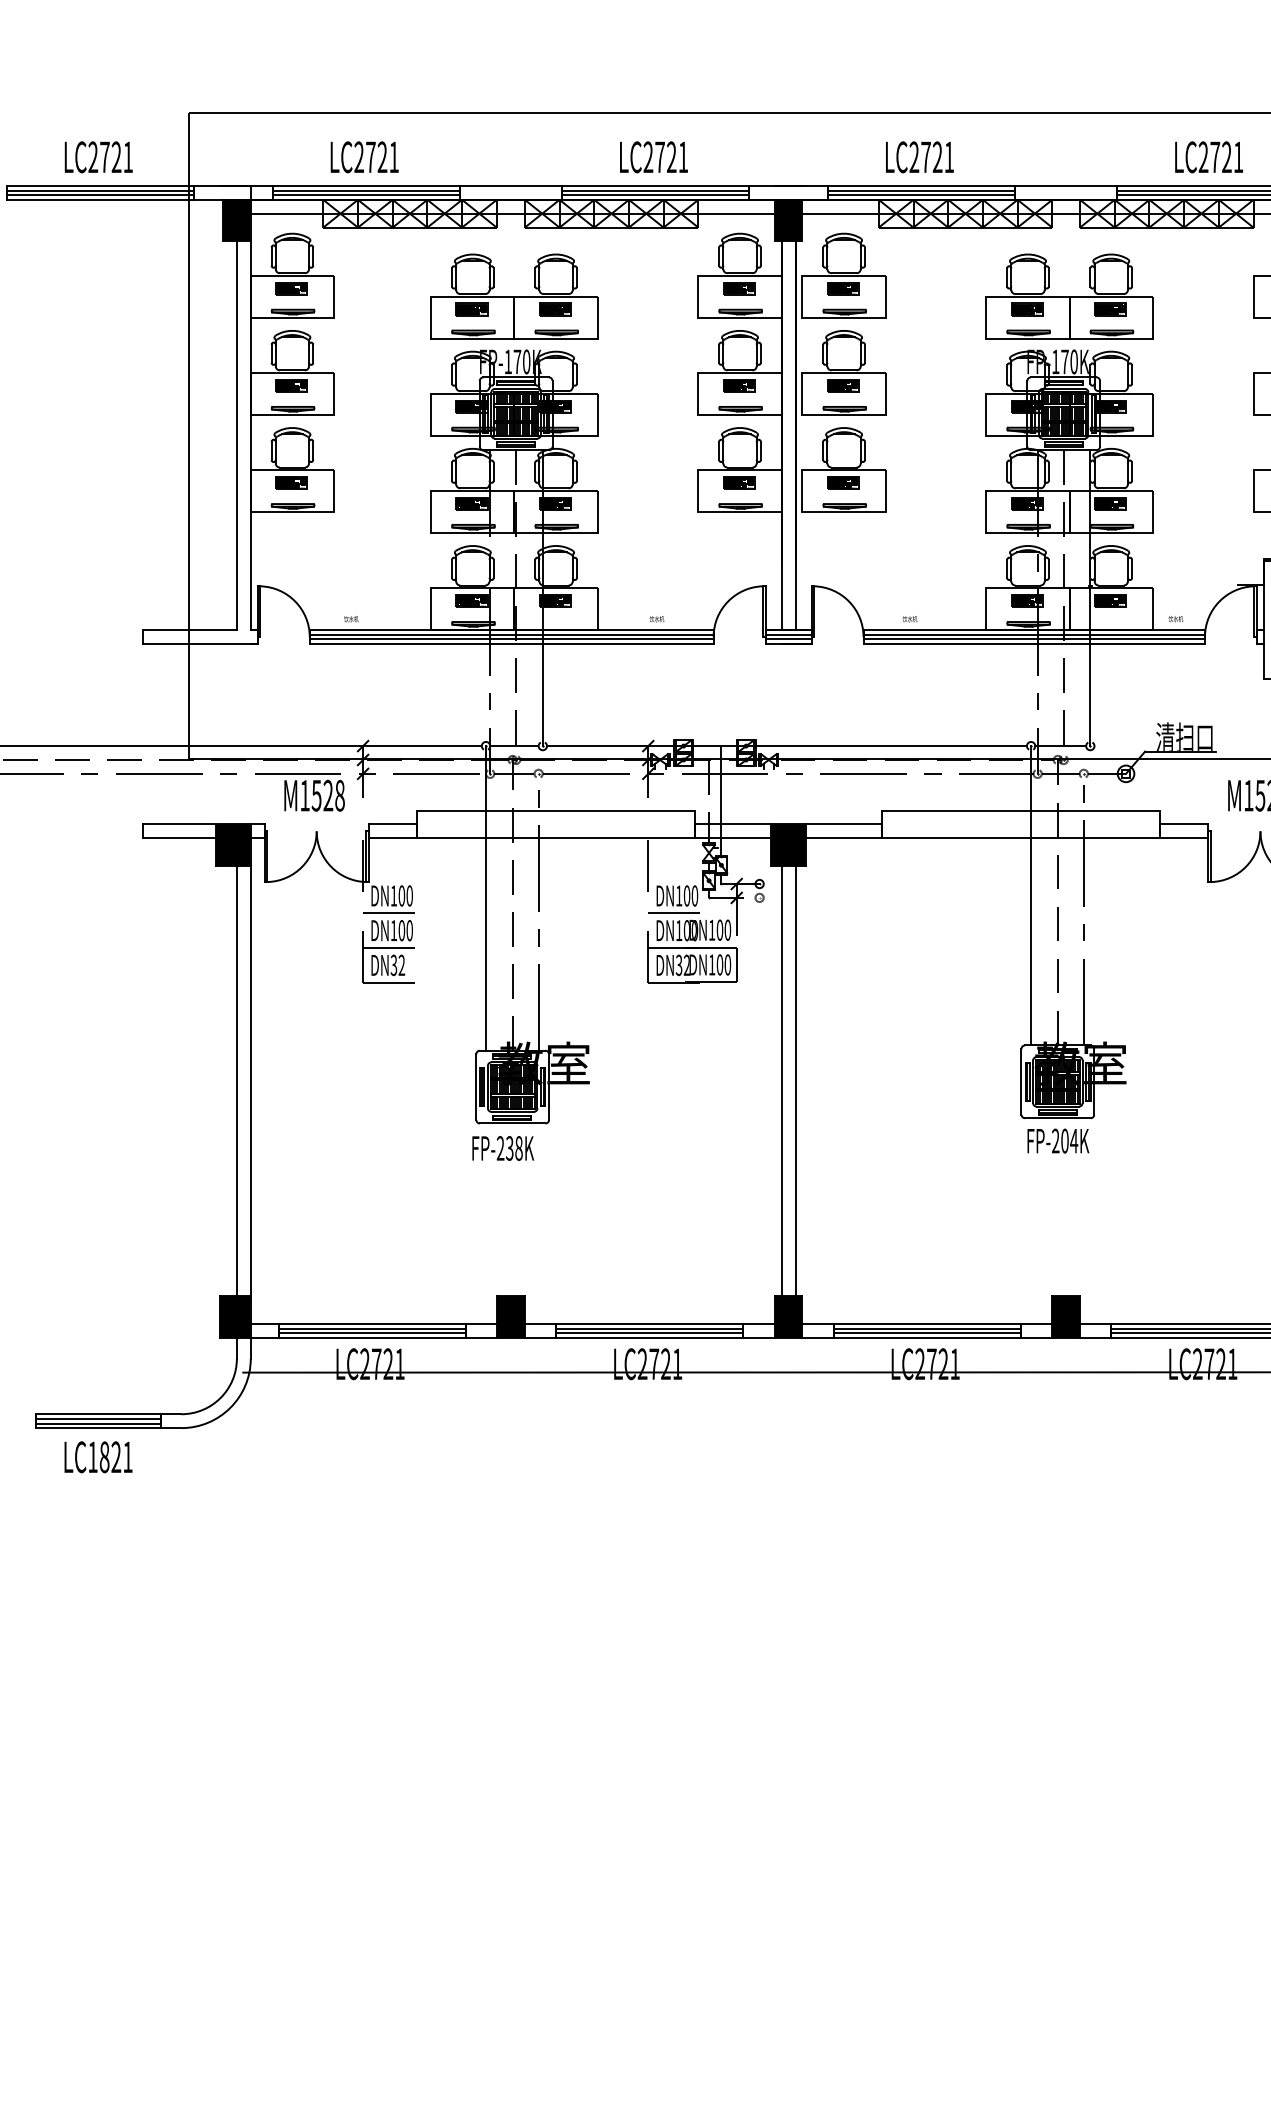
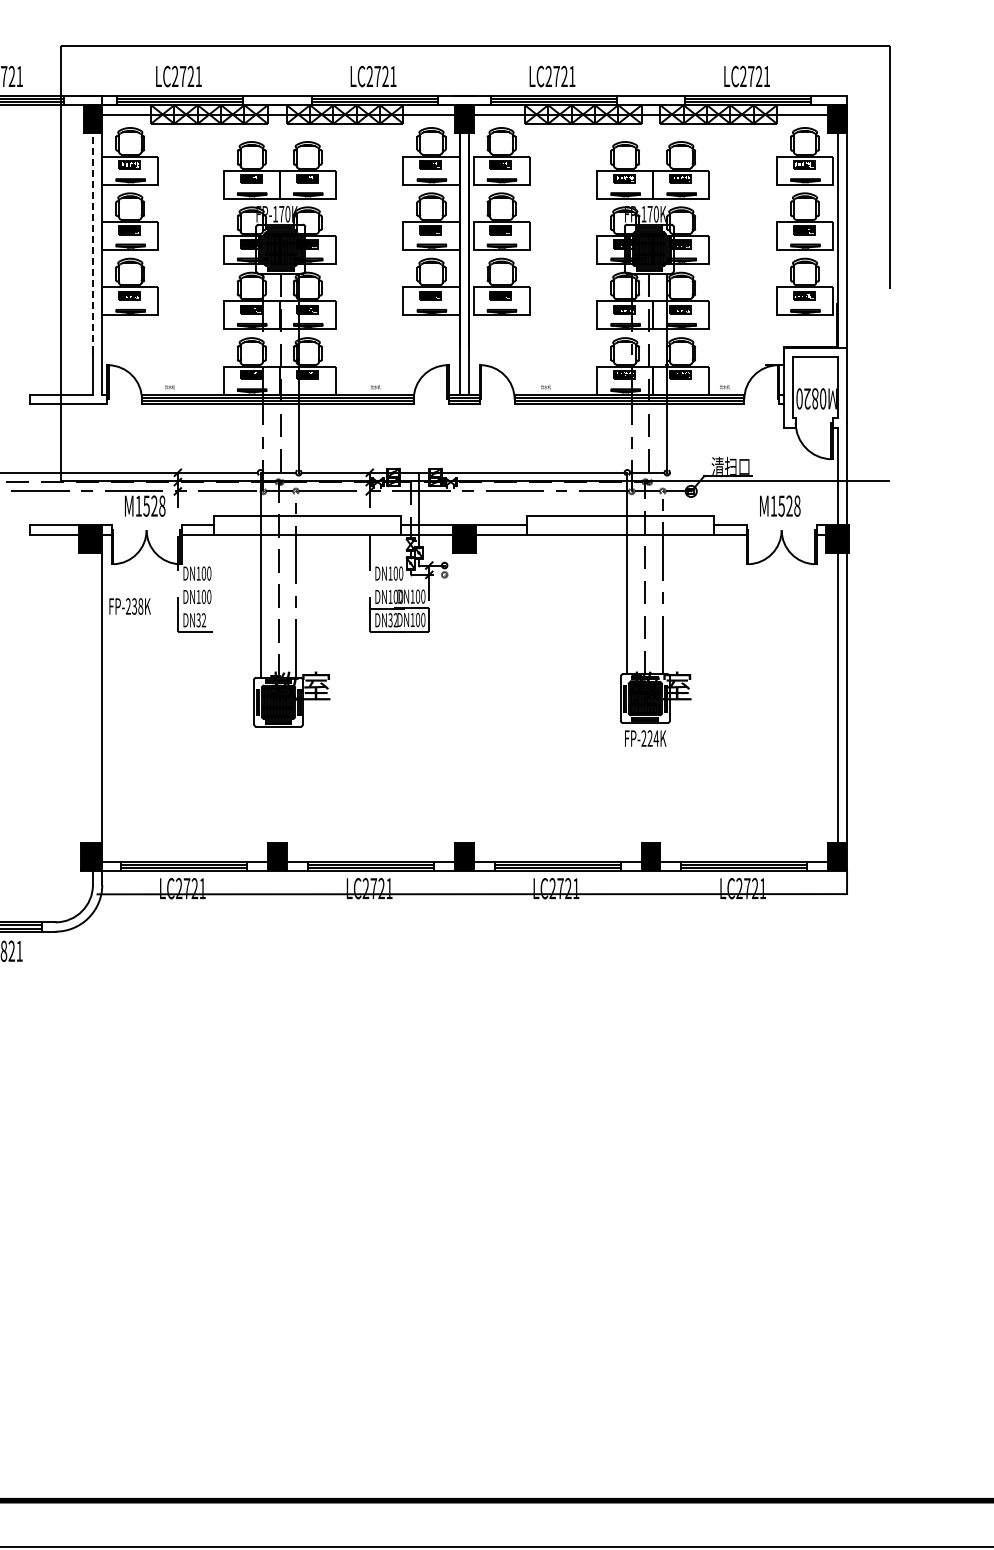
line: (236, 403) -> (92, 242), solid -> dashed
line: (387, 913) -> (194, 585), removed
line: (673, 913) -> (386, 585), removed
line: (387, 947) -> (194, 608), removed
line: (236, 1080) -> (92, 697), removed
line: (781, 1080) -> (459, 697), removed
line: (795, 1080) -> (468, 697), removed
text: (1064, 1141) -> (649, 738), FP-204K -> FP-224K
text: (502, 1148) -> (129, 606), moved

